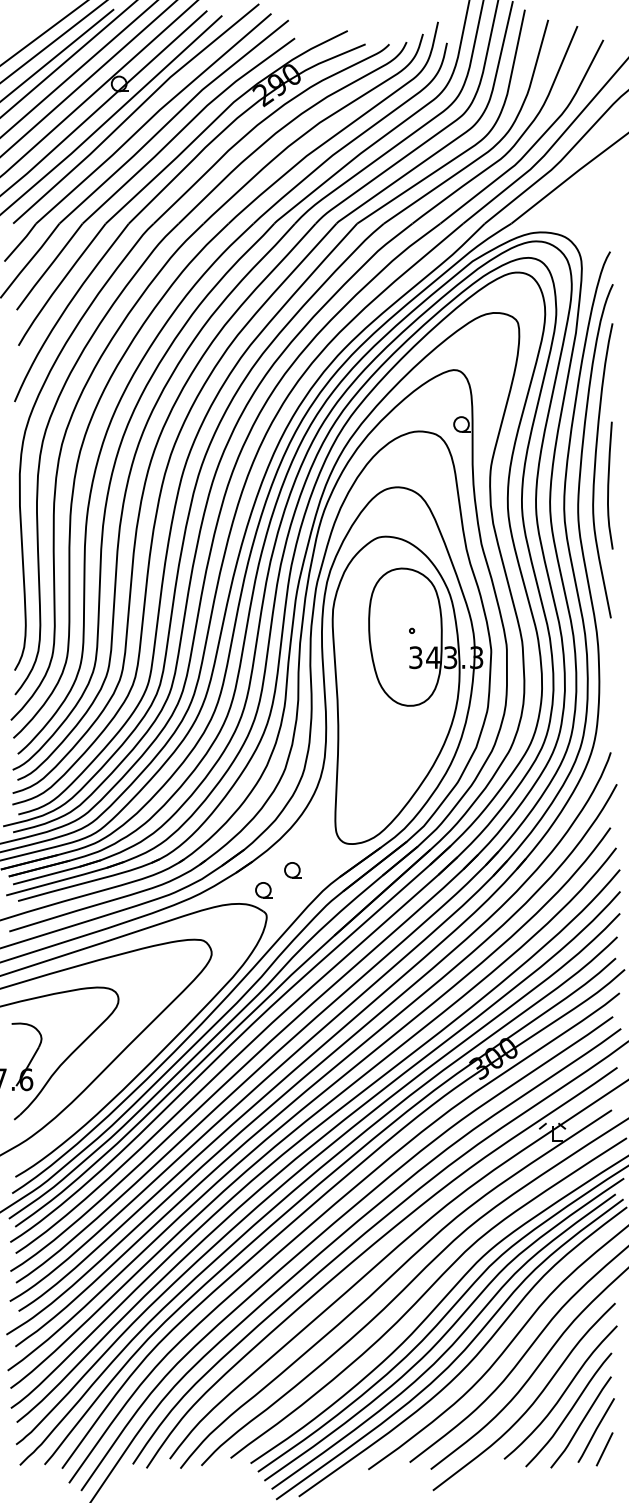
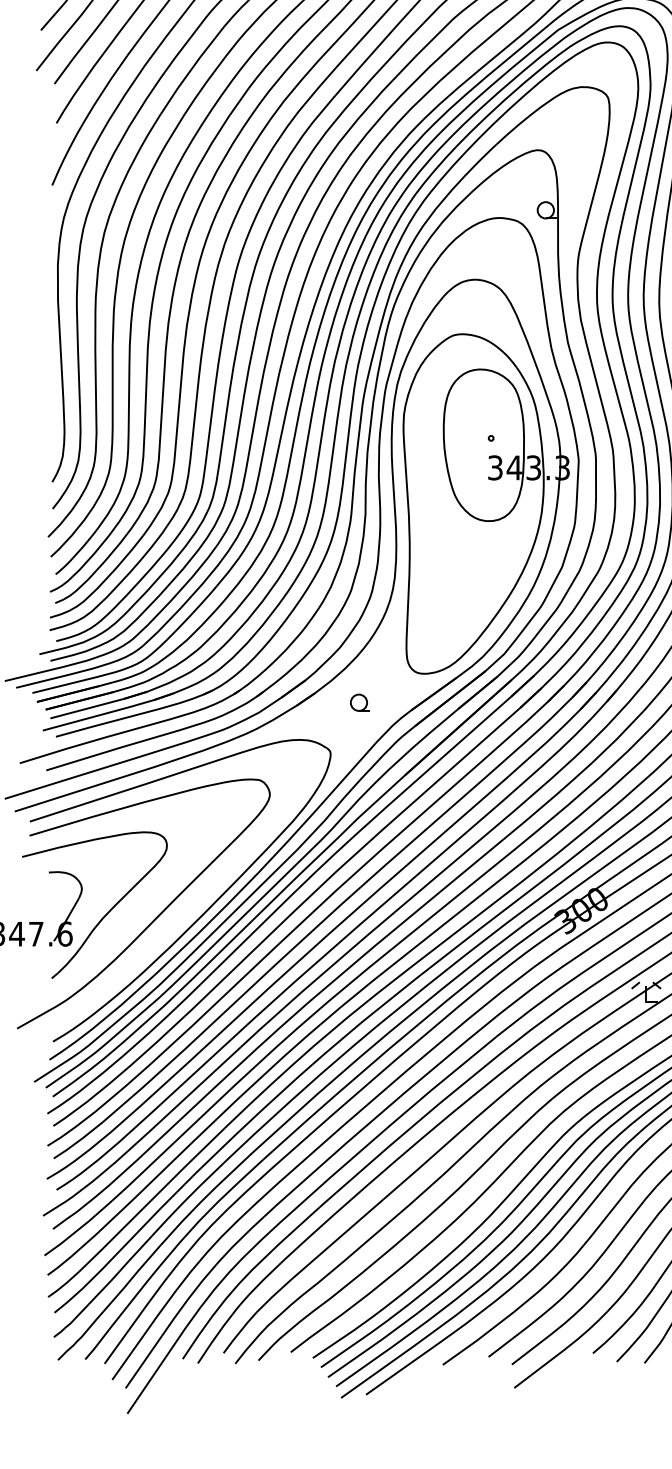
part: (263, 890) -> (327, 725), removed

